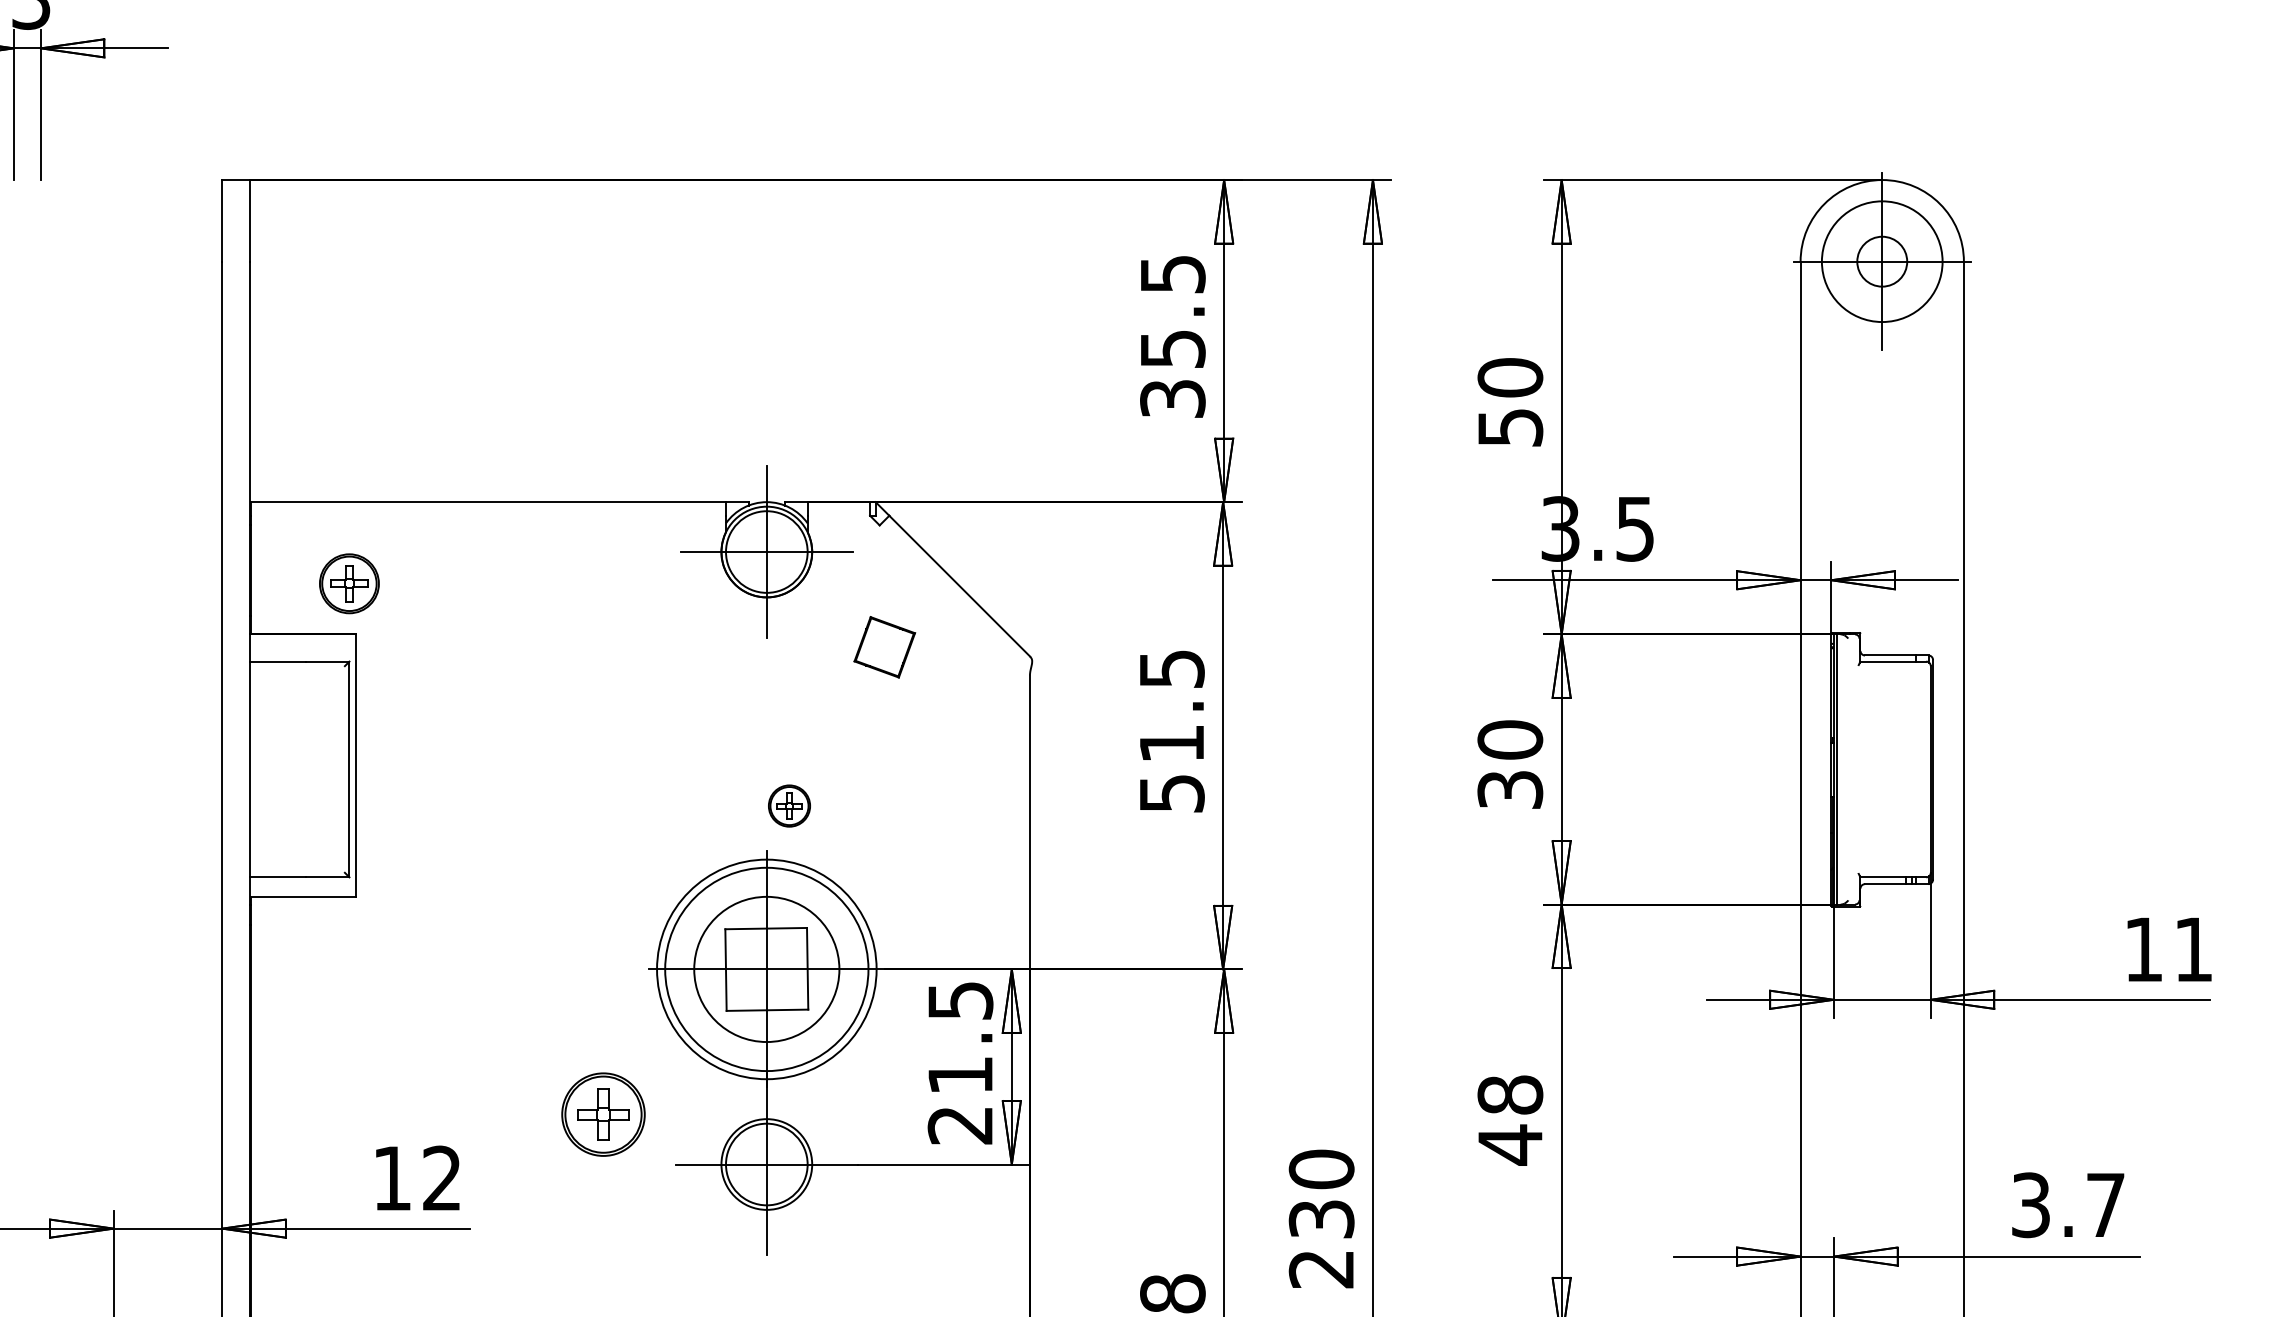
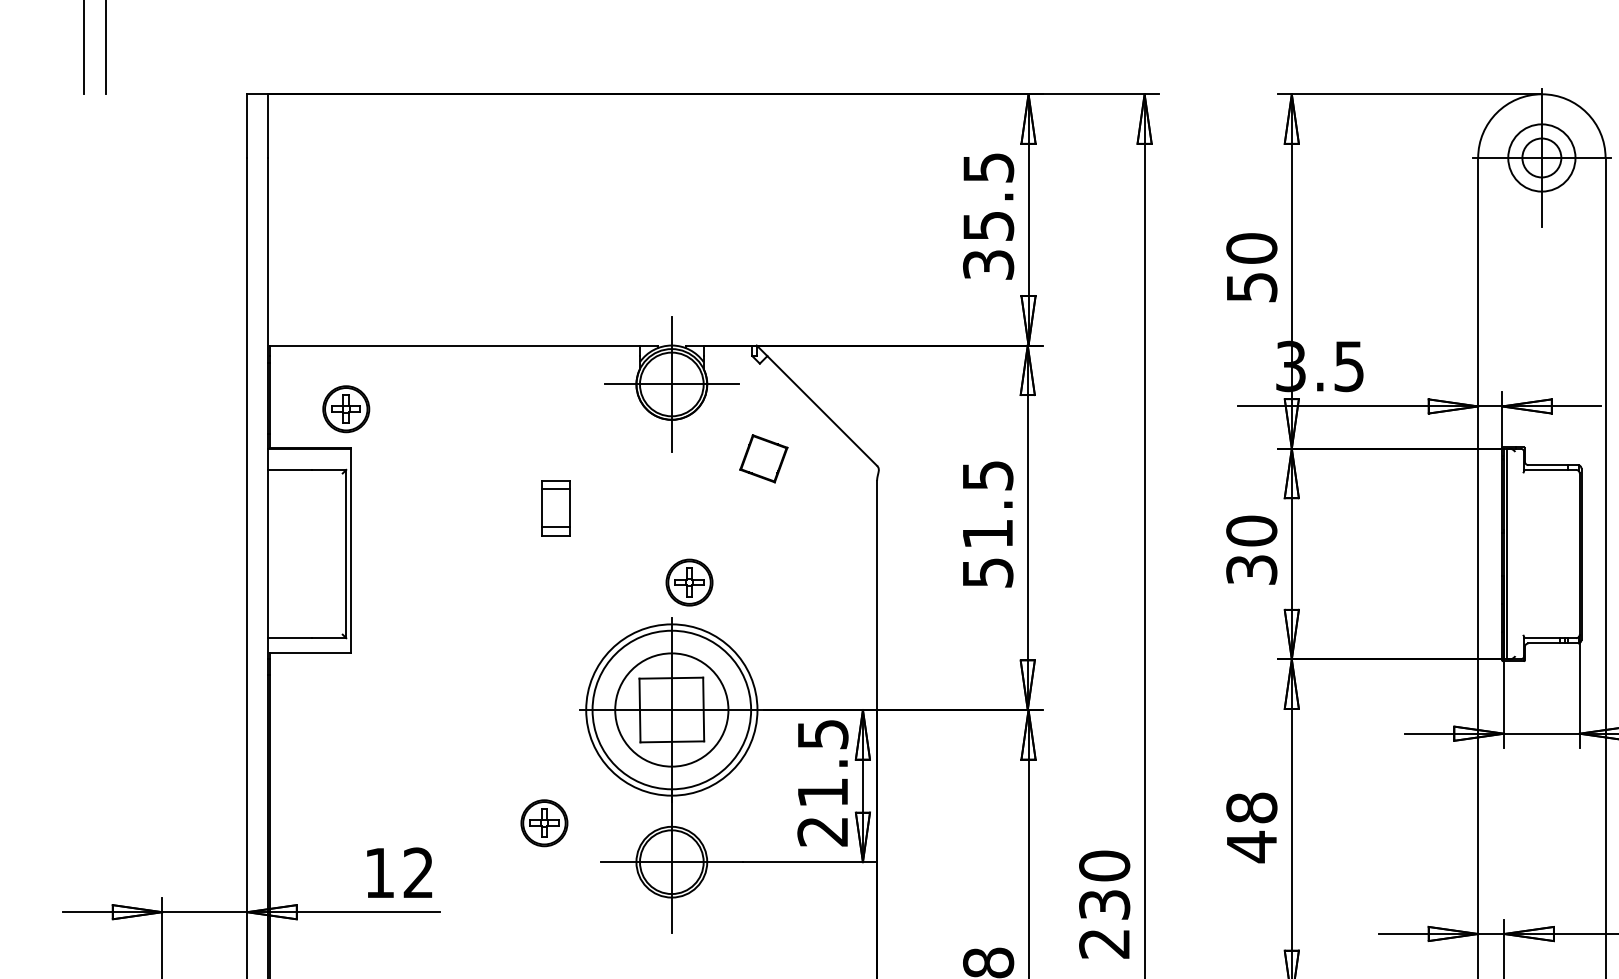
circle: (1882, 261) -> (1542, 157), size x0.71
part: (617, 710) -> (555, 508), added
part: (789, 805) -> (689, 582), size x1.43
part: (603, 1114) -> (544, 823), size x0.71

